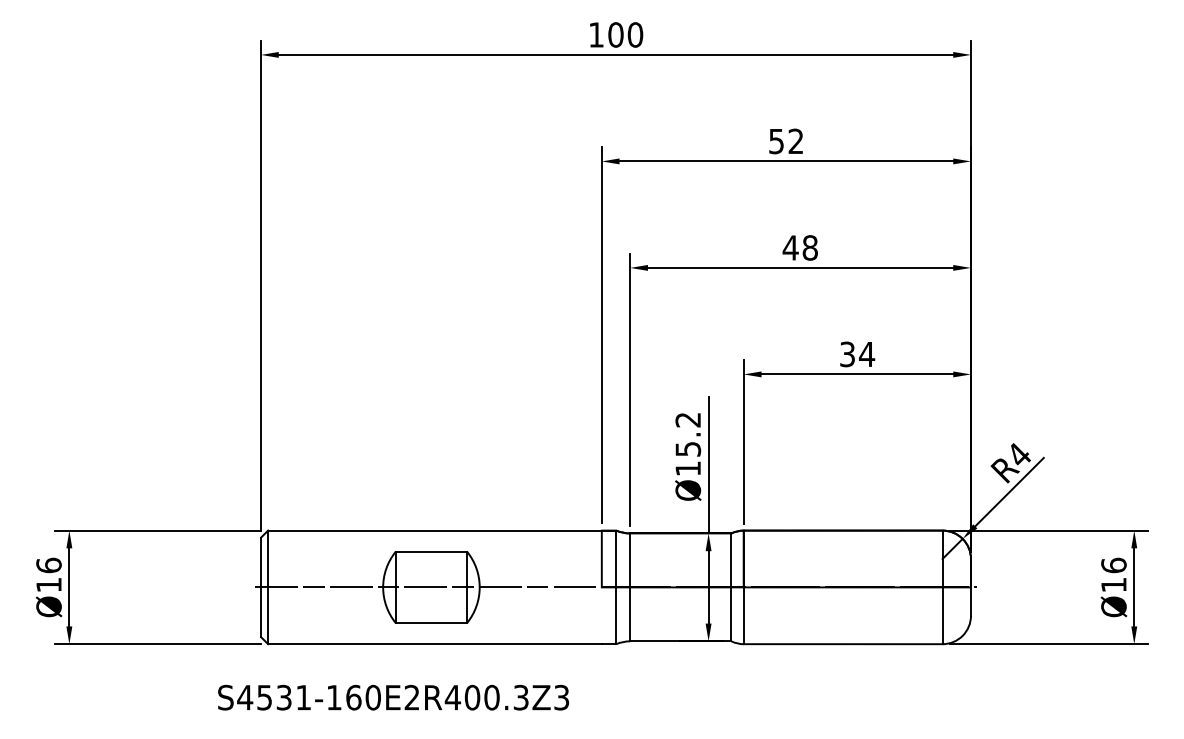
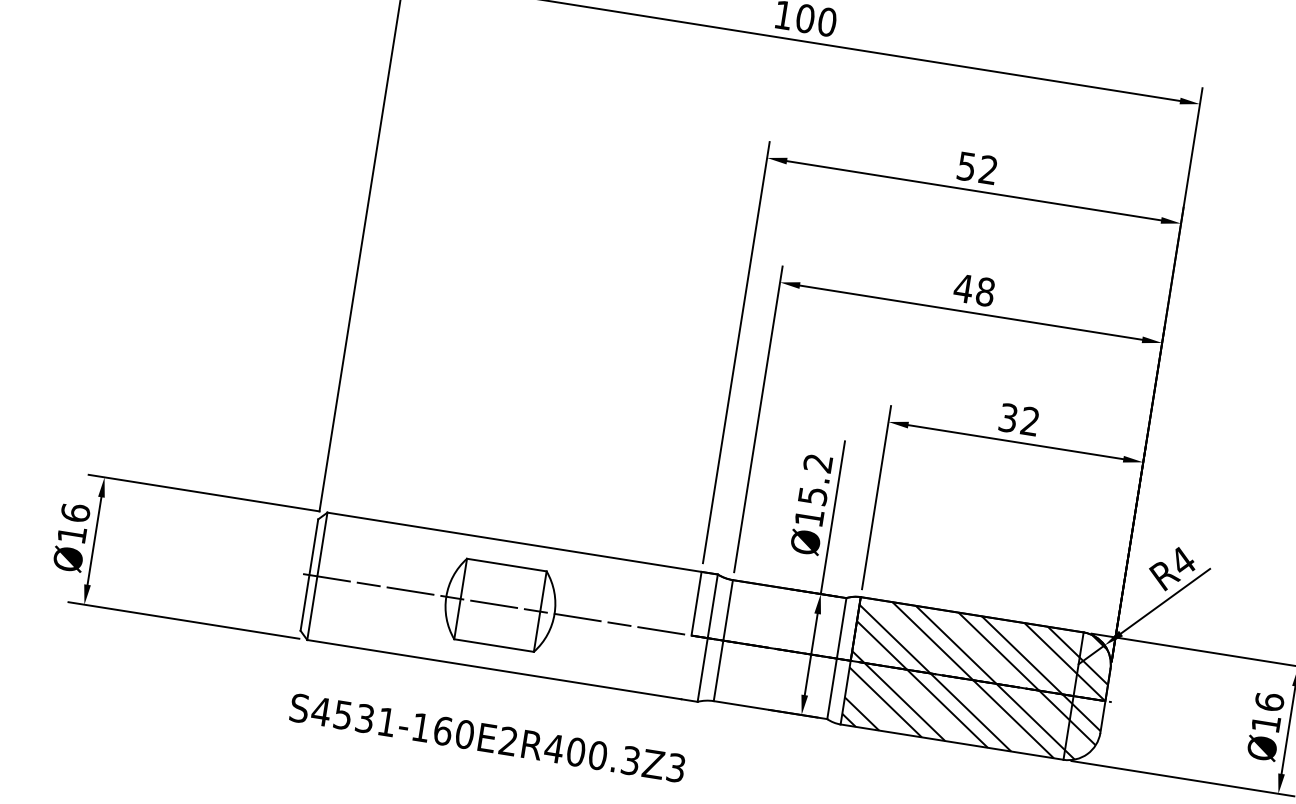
text: (867, 353) -> (1030, 420), 34 -> 32
hatch: (856, 587) -> (977, 680), added
text: (393, 697) -> (487, 737), moved

